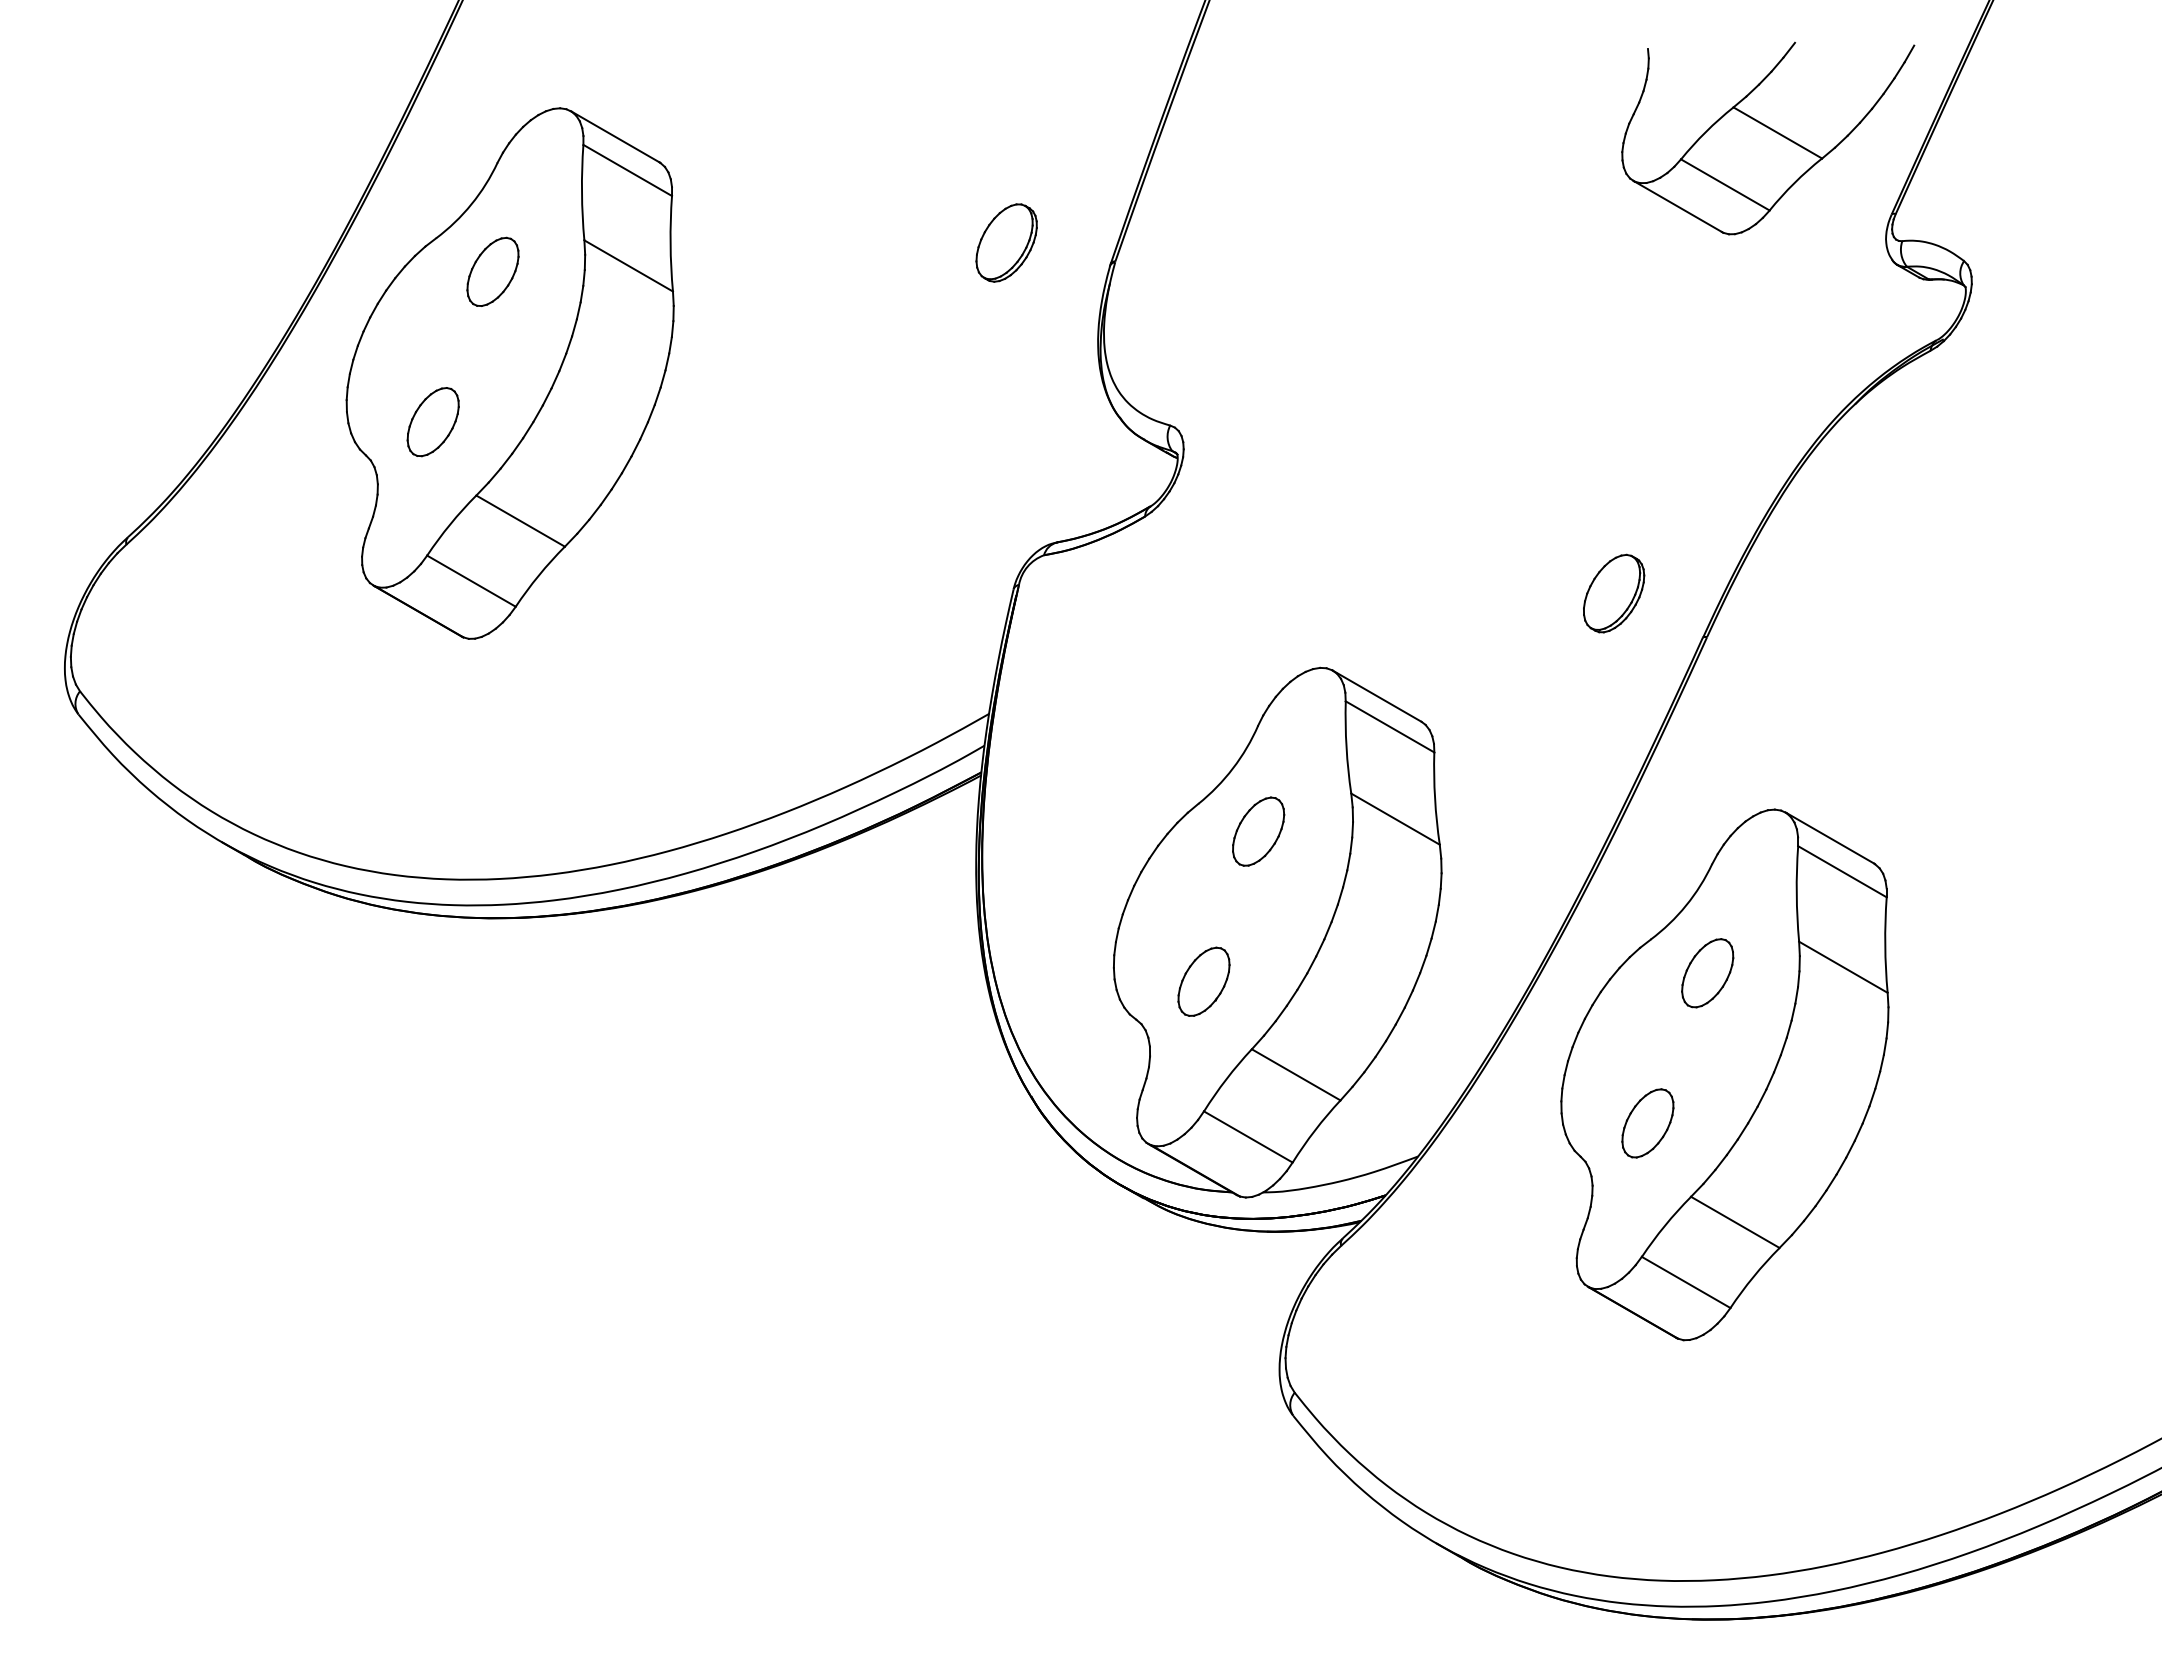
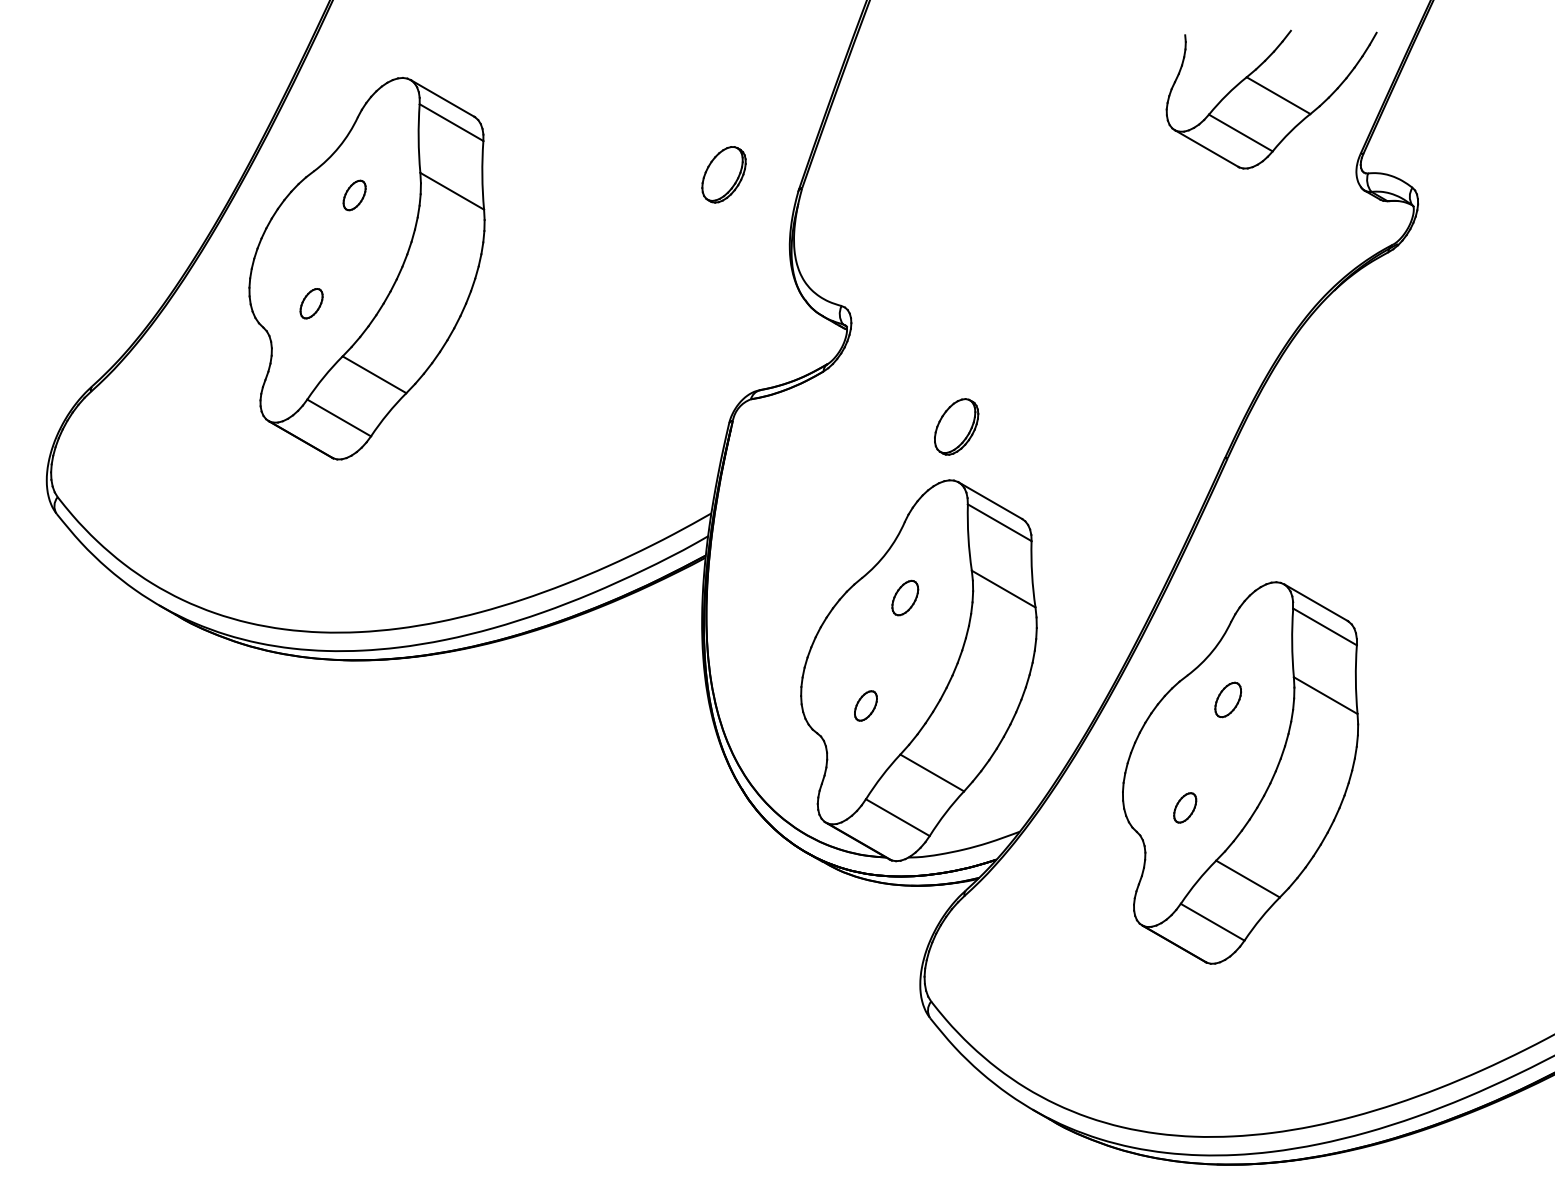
part: (492, 271) -> (354, 195), size x0.6
part: (432, 422) -> (311, 303), size x0.6
part: (1614, 593) -> (956, 426), moved
part: (1258, 831) -> (905, 597), size x0.7
part: (1707, 973) -> (1228, 700), size x0.7
part: (1203, 981) -> (865, 705), size x0.6
part: (1647, 1123) -> (1184, 807), size x0.6

